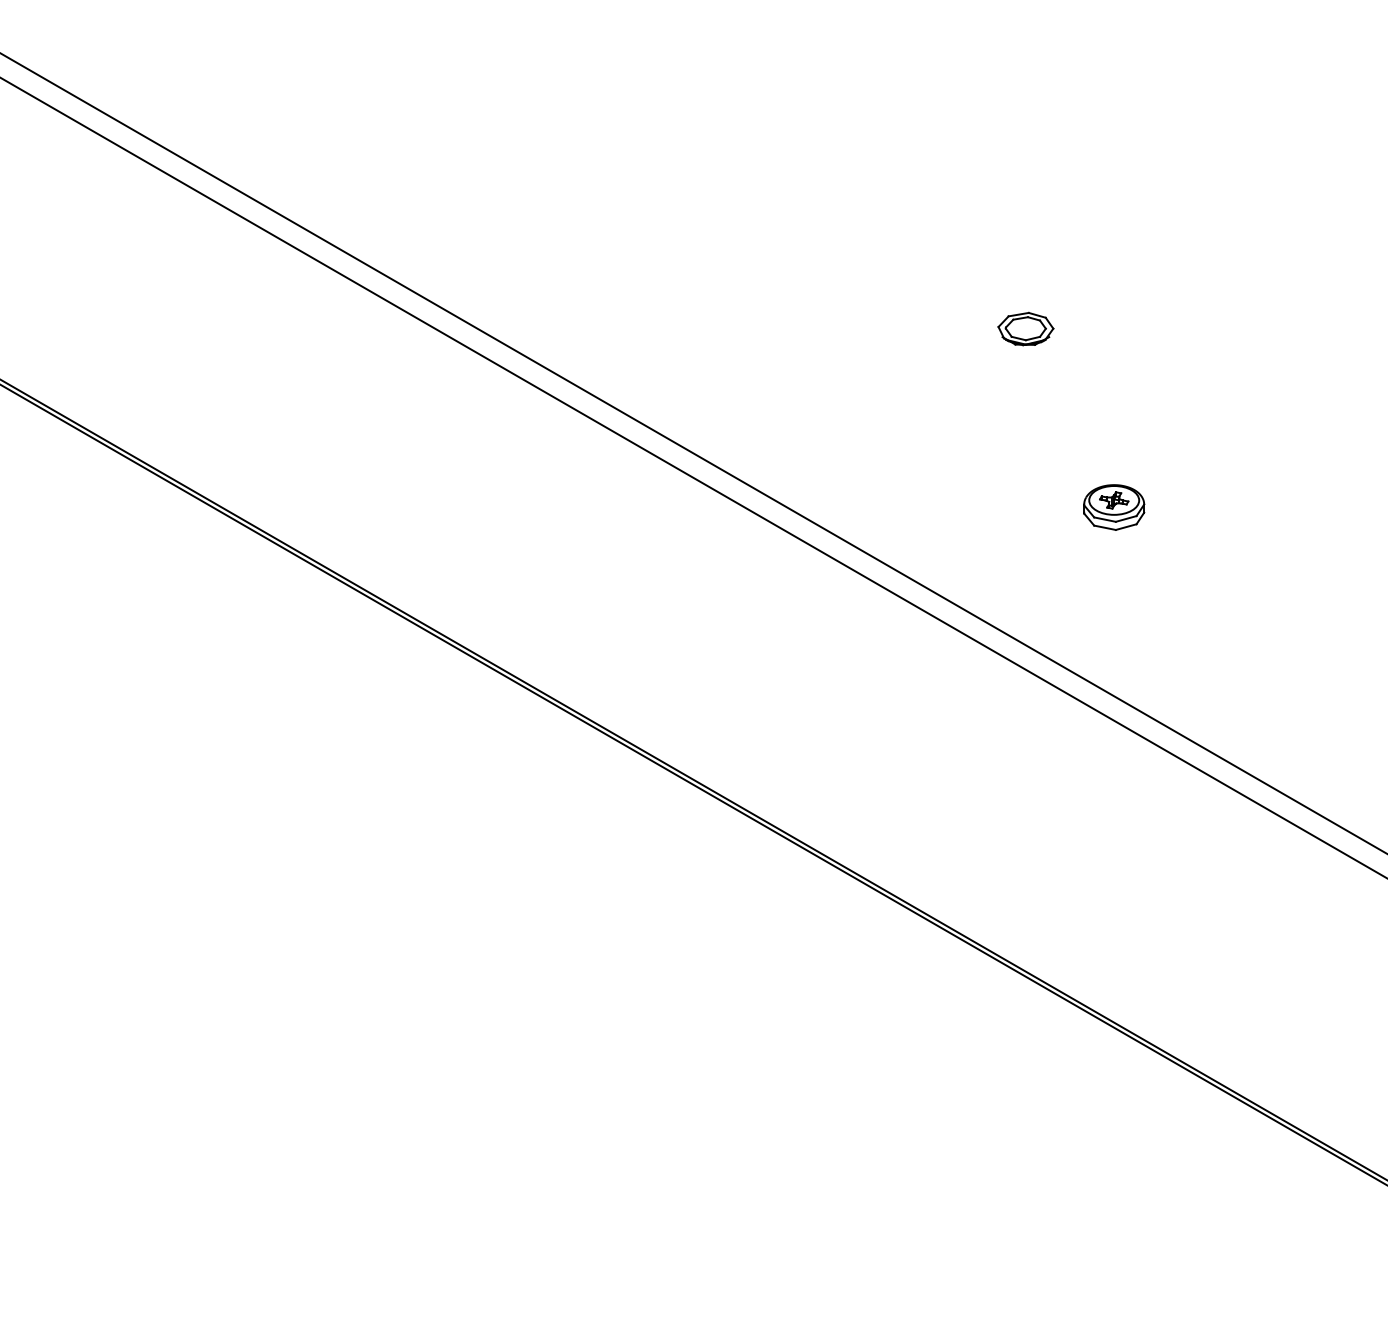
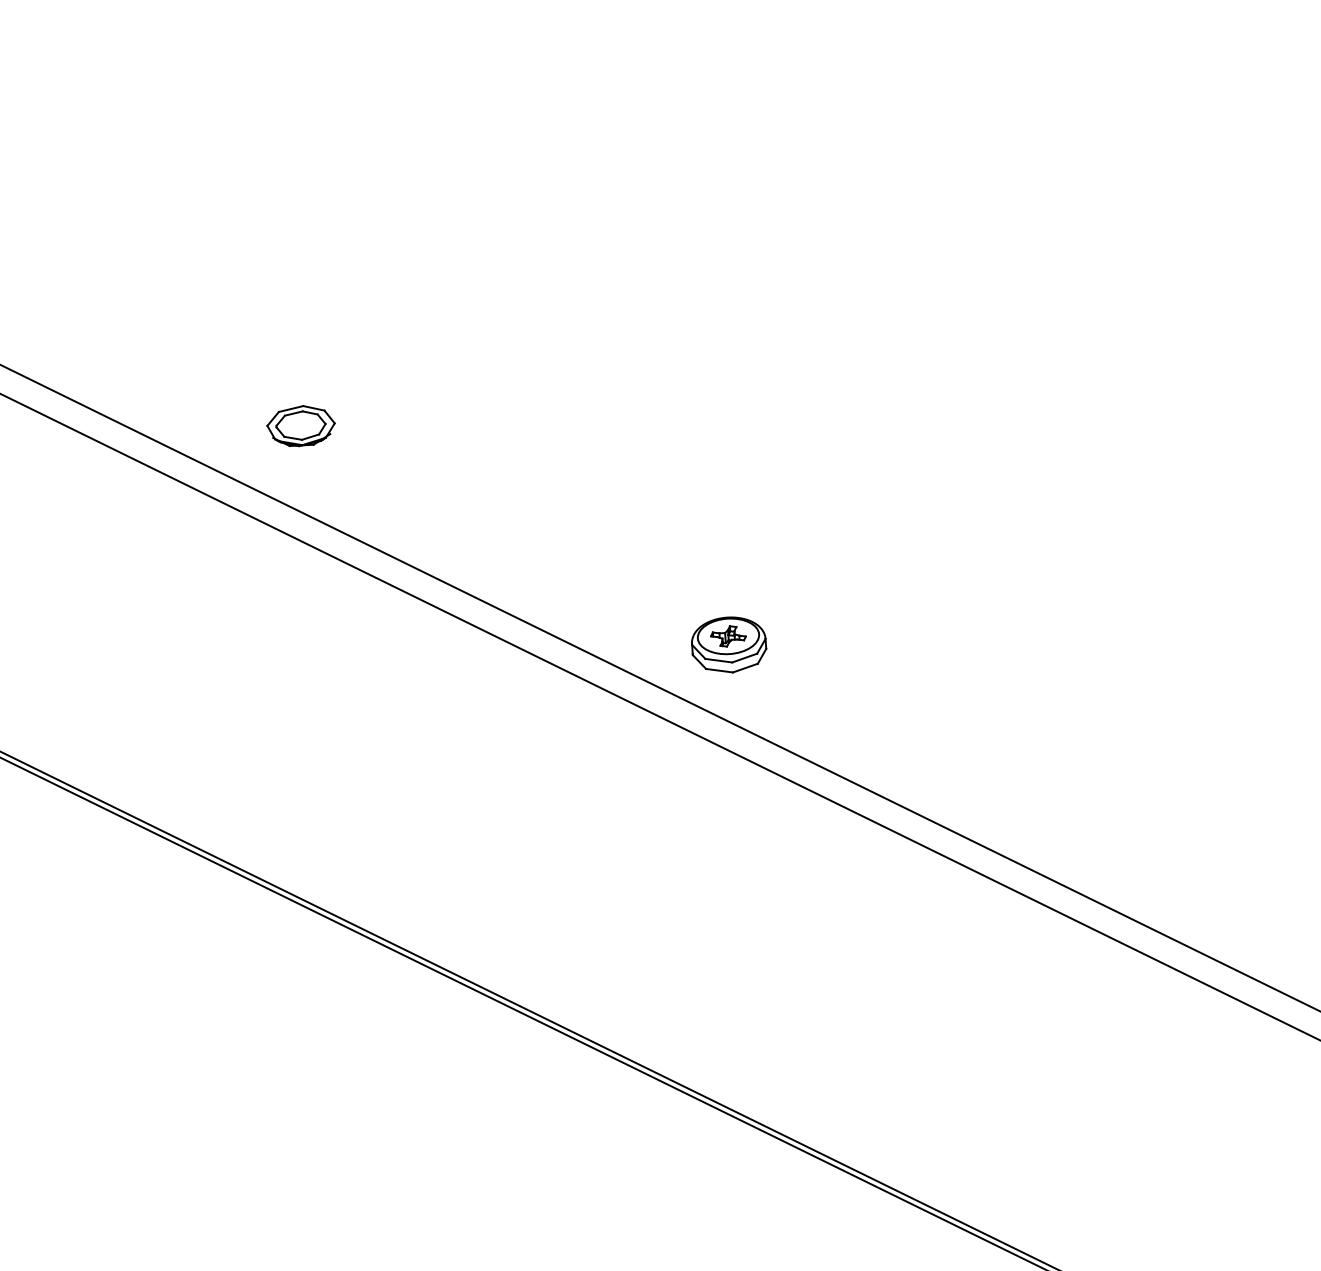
part: (1025, 328) -> (300, 425), moved
part: (1114, 507) -> (729, 645), moved

